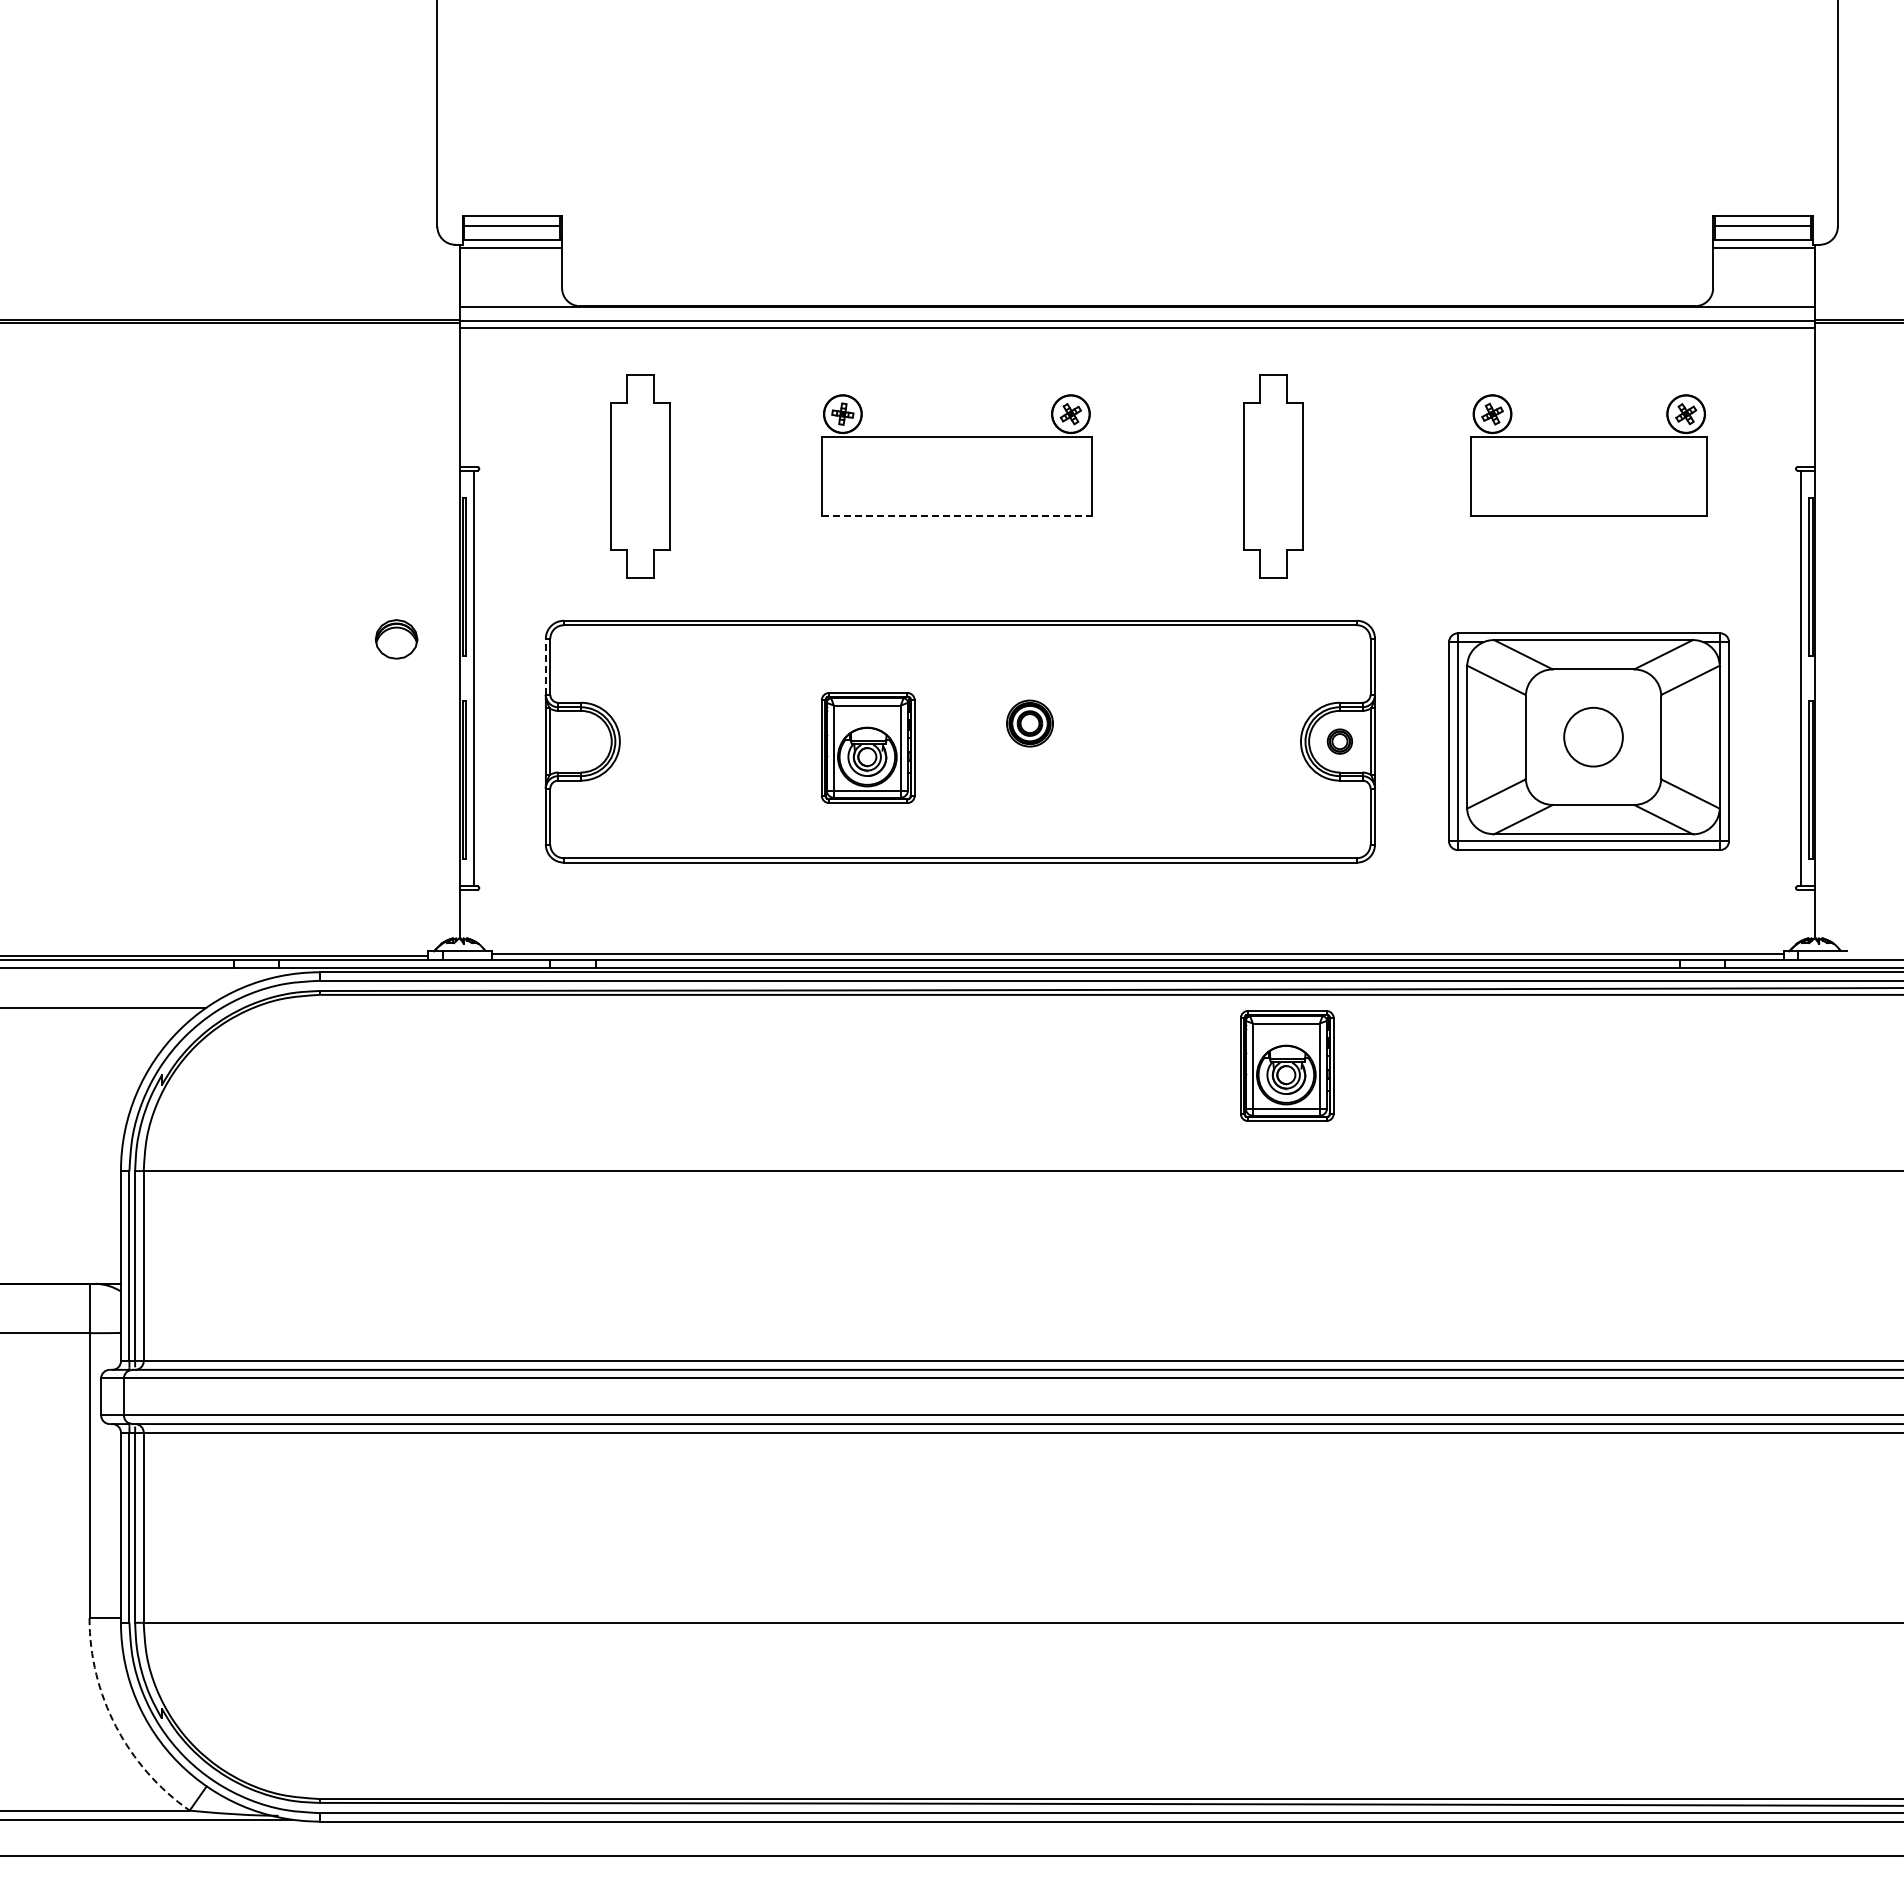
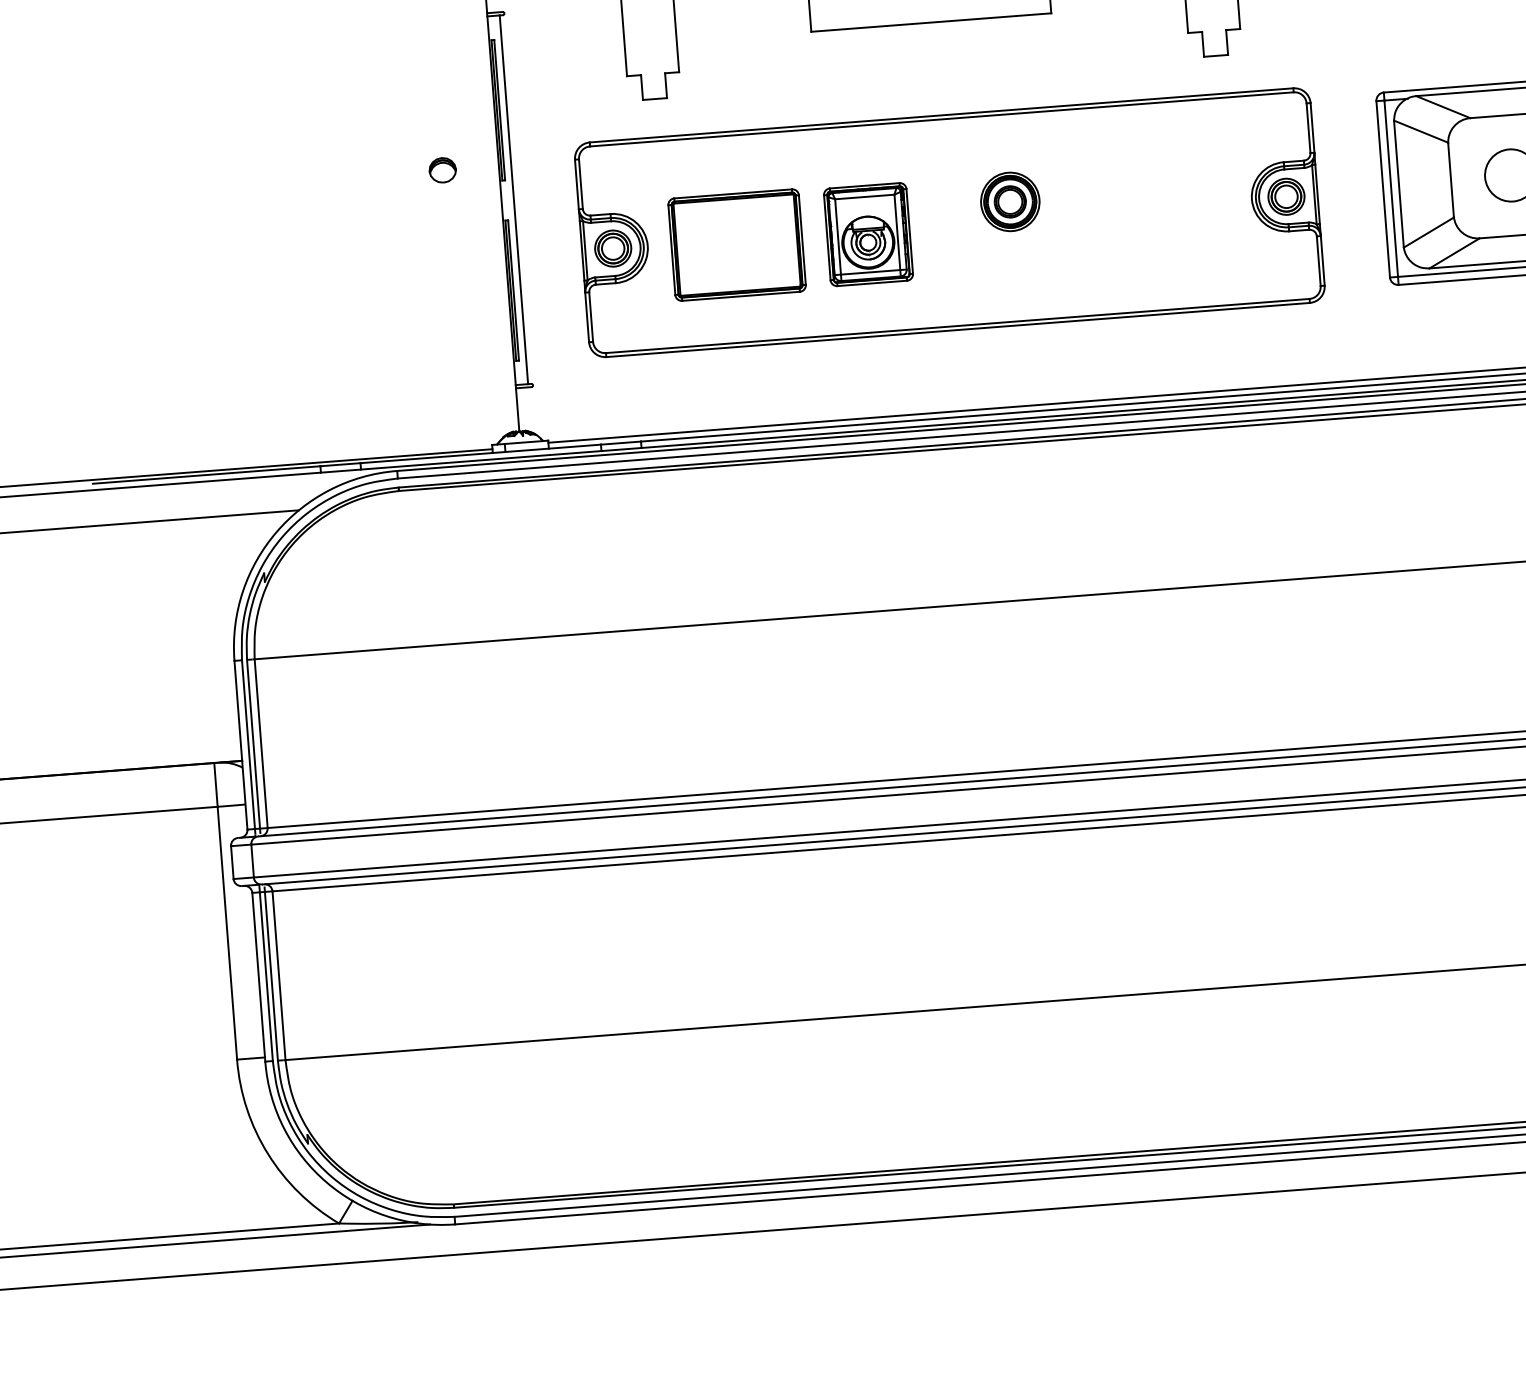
line: (957, 515) -> (931, 22), dashed -> solid
part: (396, 638) -> (442, 169), size x0.71
line: (545, 666) -> (576, 184), dashed -> solid
part: (1029, 723) -> (1009, 201), size x1.43
part: (580, 741) -> (612, 248), added
part: (1339, 741) -> (1286, 196), size x1.67
part: (719, 747) -> (736, 244), added
part: (1287, 1065) -> (1262, 487), removed
arc: (116, 1726) -> (268, 1153), dashed -> solid

